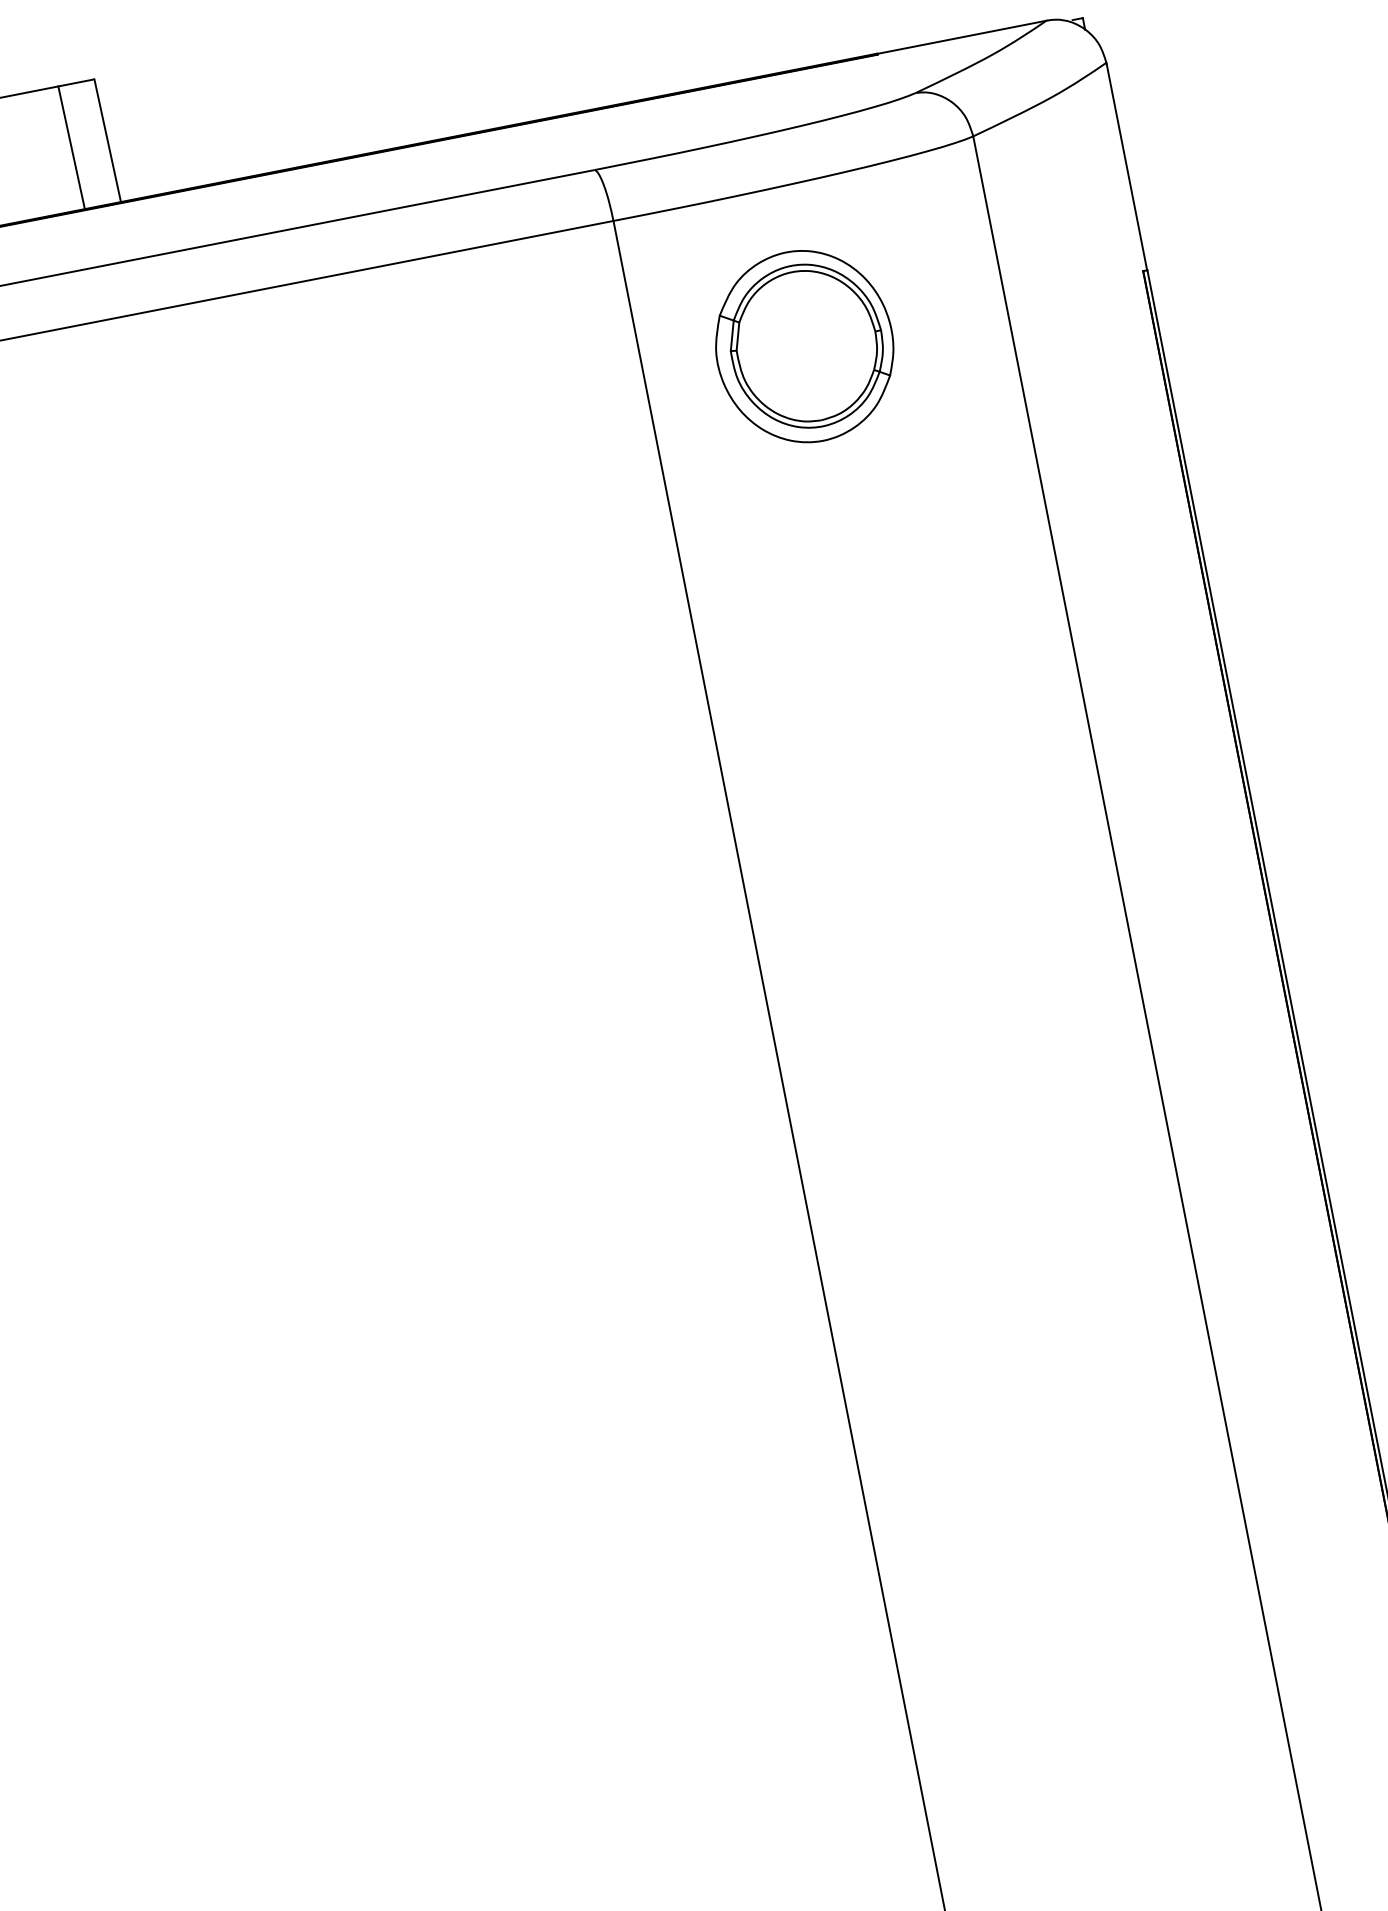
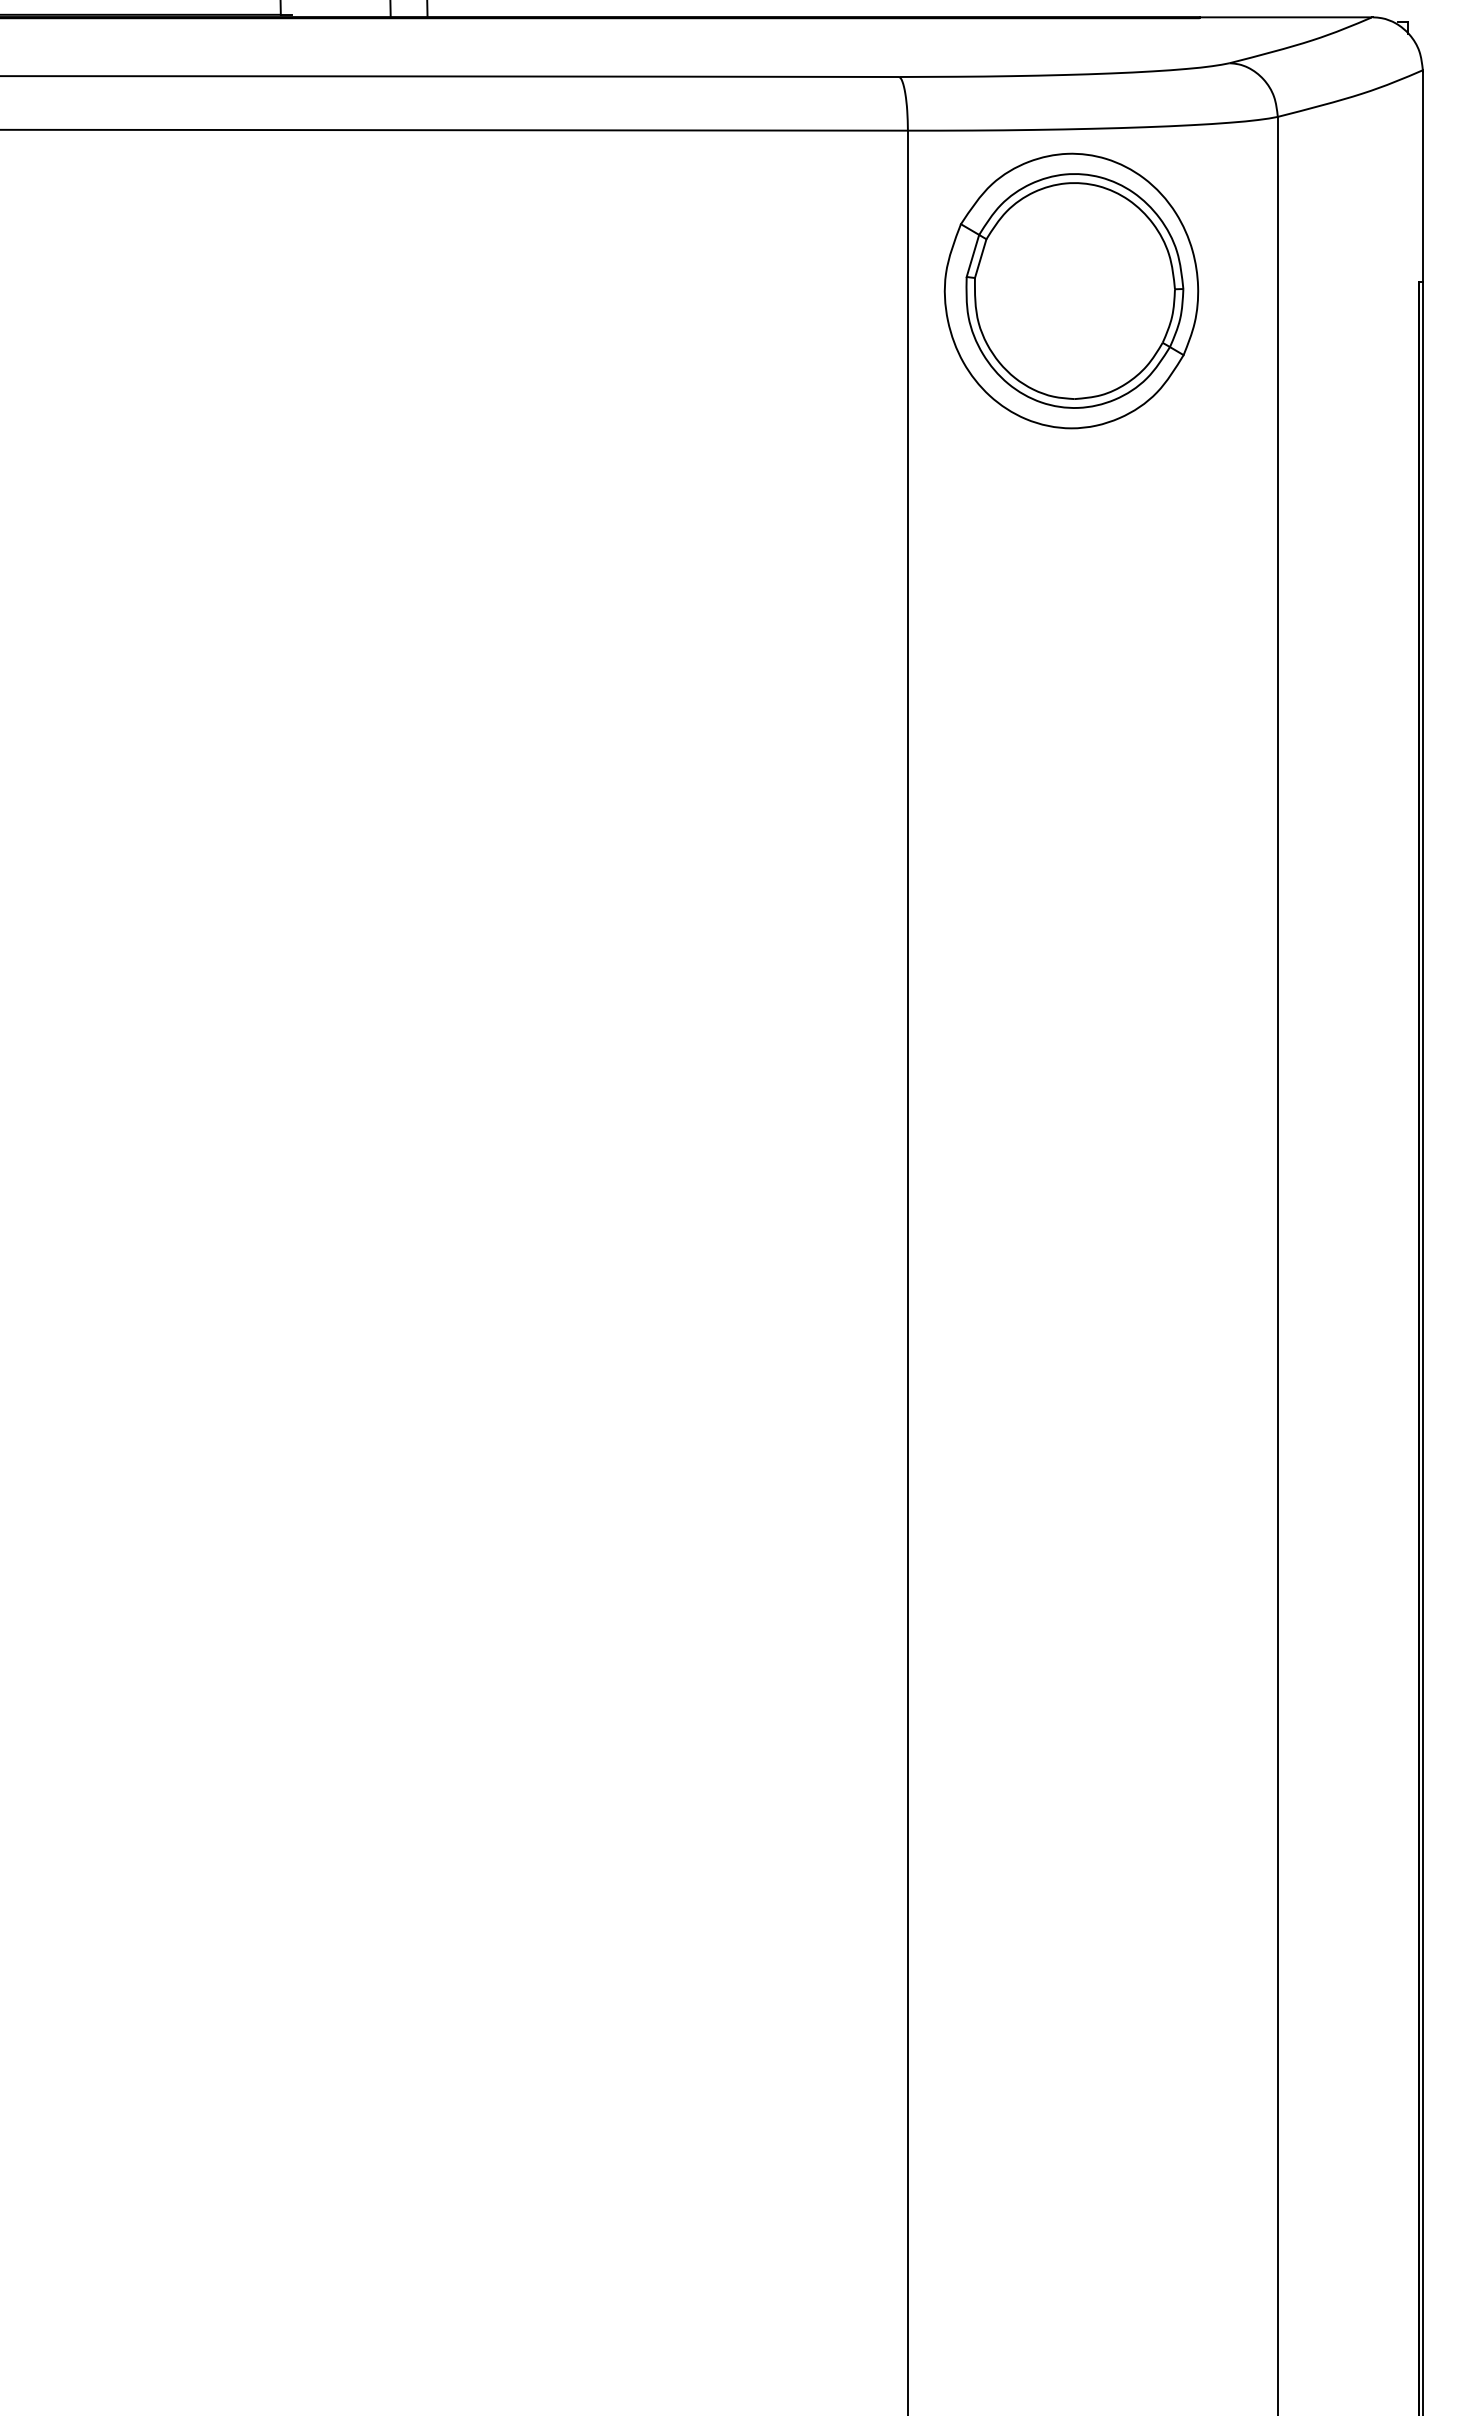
part: (804, 346) -> (1071, 290), size x1.43

